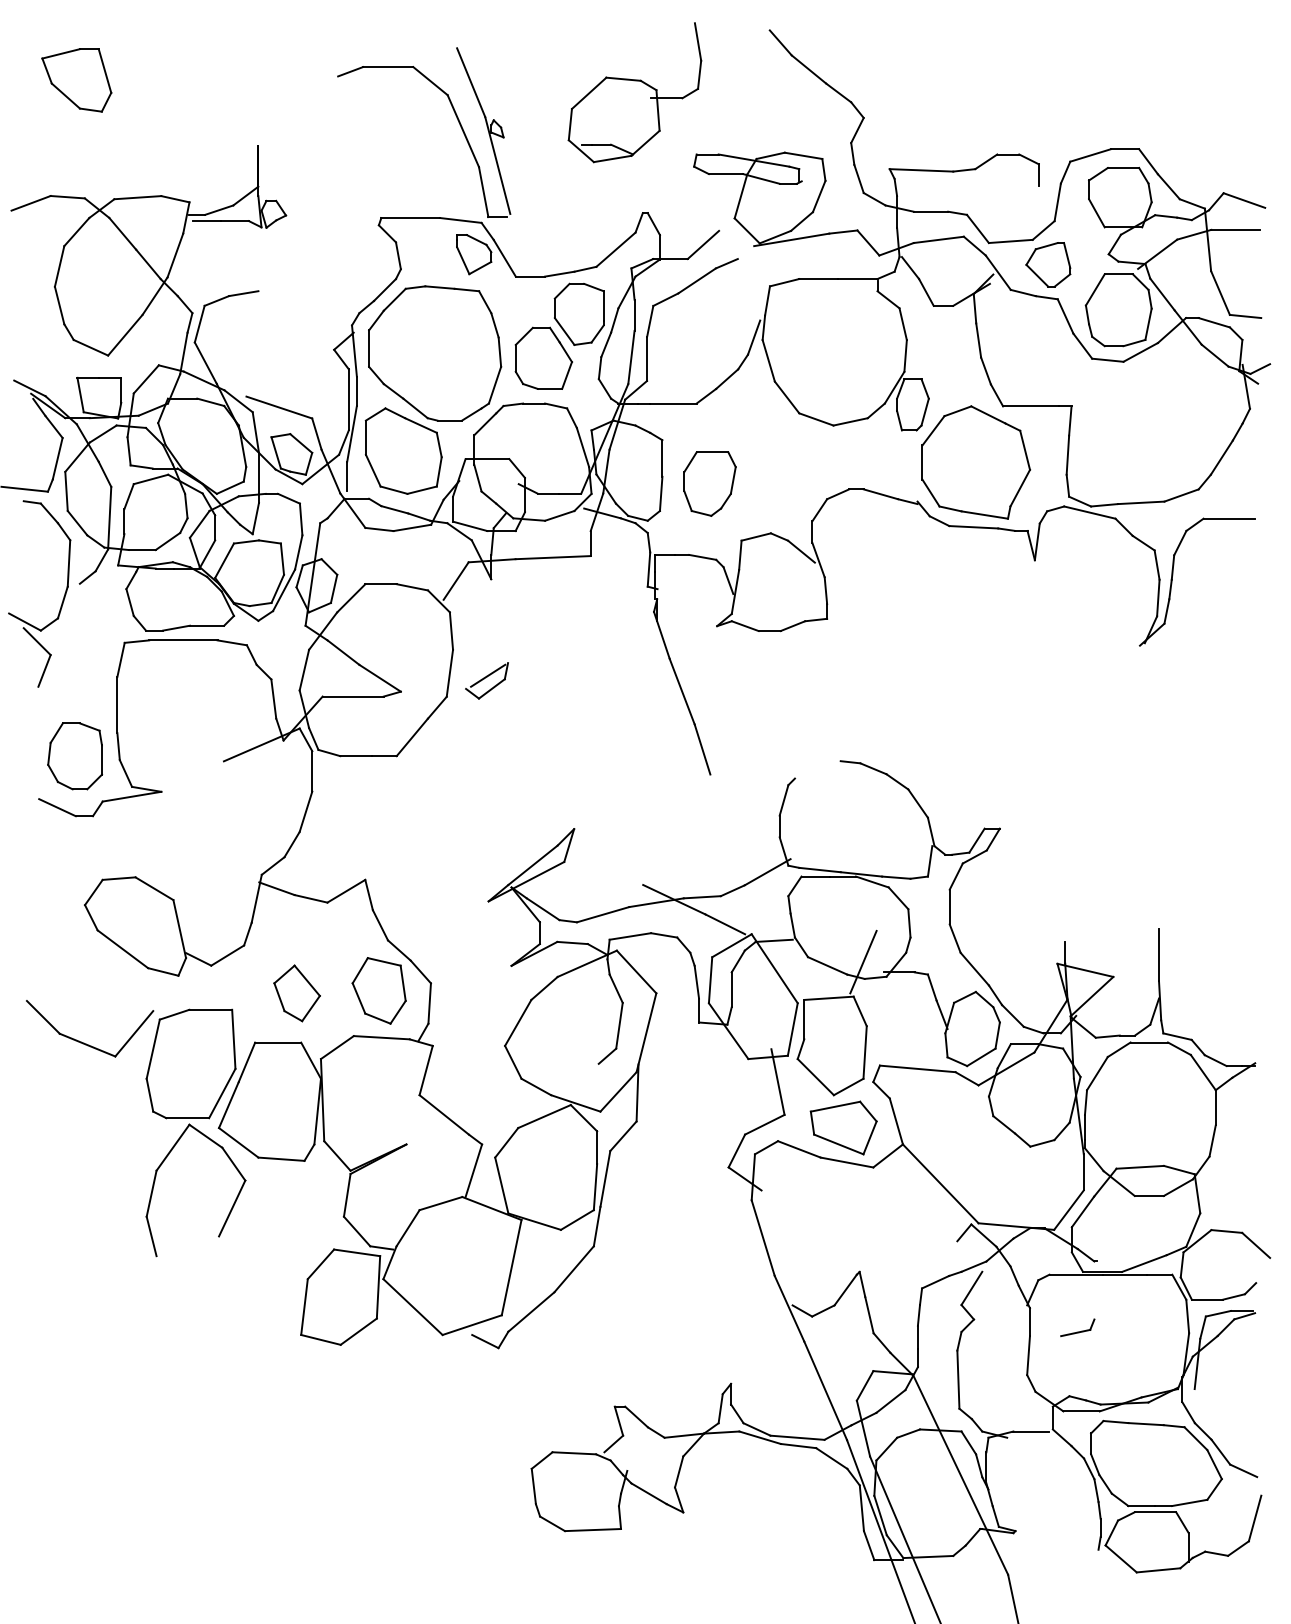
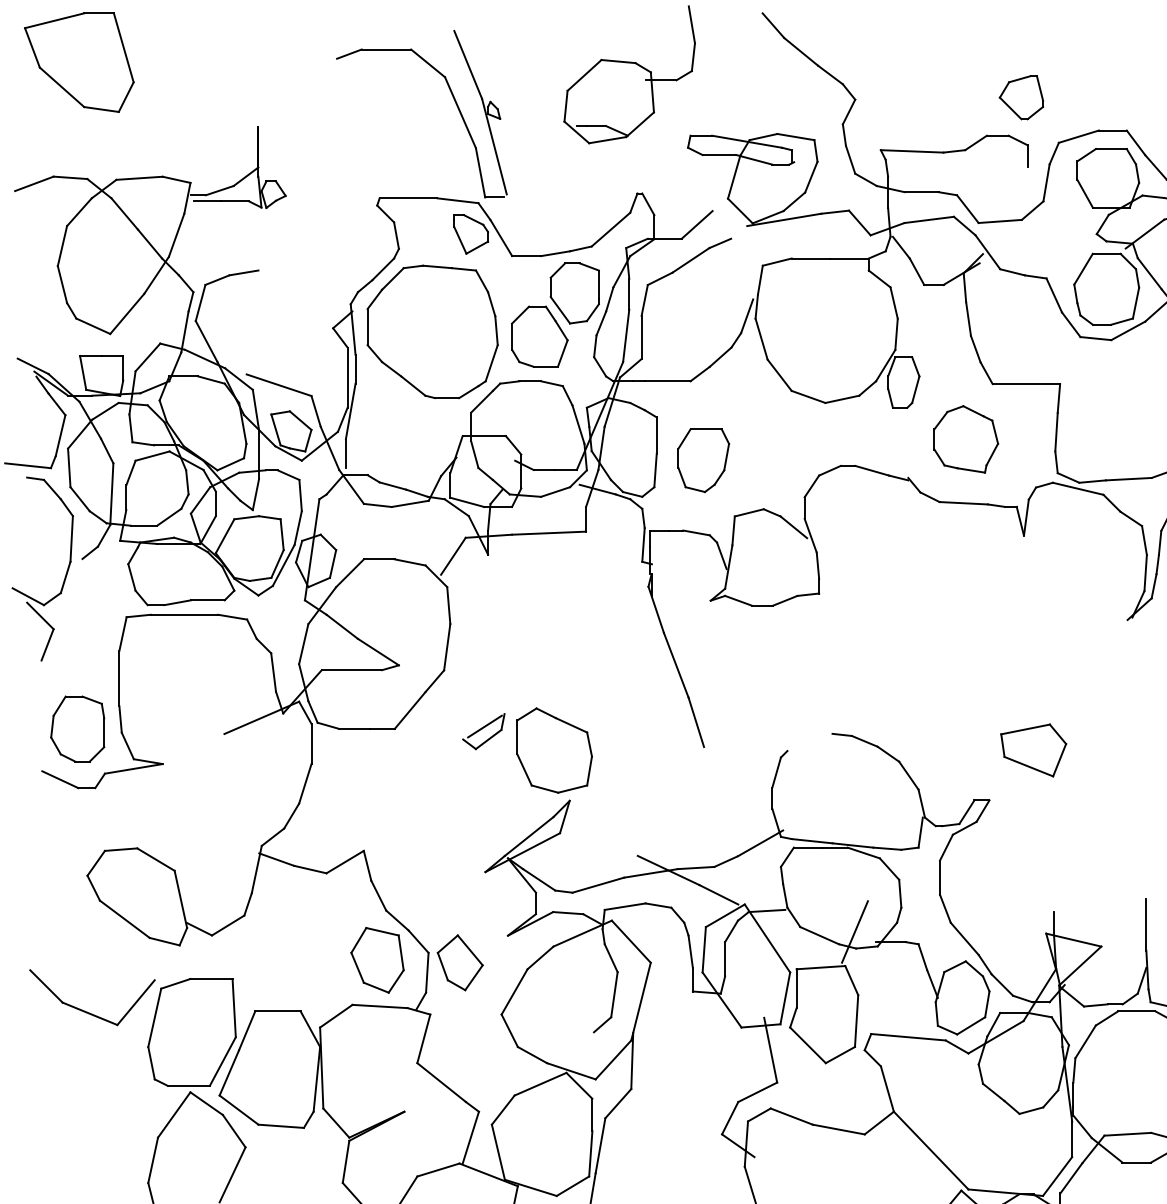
part: (76, 80) -> (79, 62), size x1.6
part: (1048, 264) -> (1021, 97), moved
part: (403, 450) -> (554, 749), moved
part: (976, 462) -> (966, 439), size x0.6
part: (486, 680) -> (483, 731), moved
part: (296, 993) -> (459, 962), moved
part: (843, 1127) -> (1033, 749), moved

